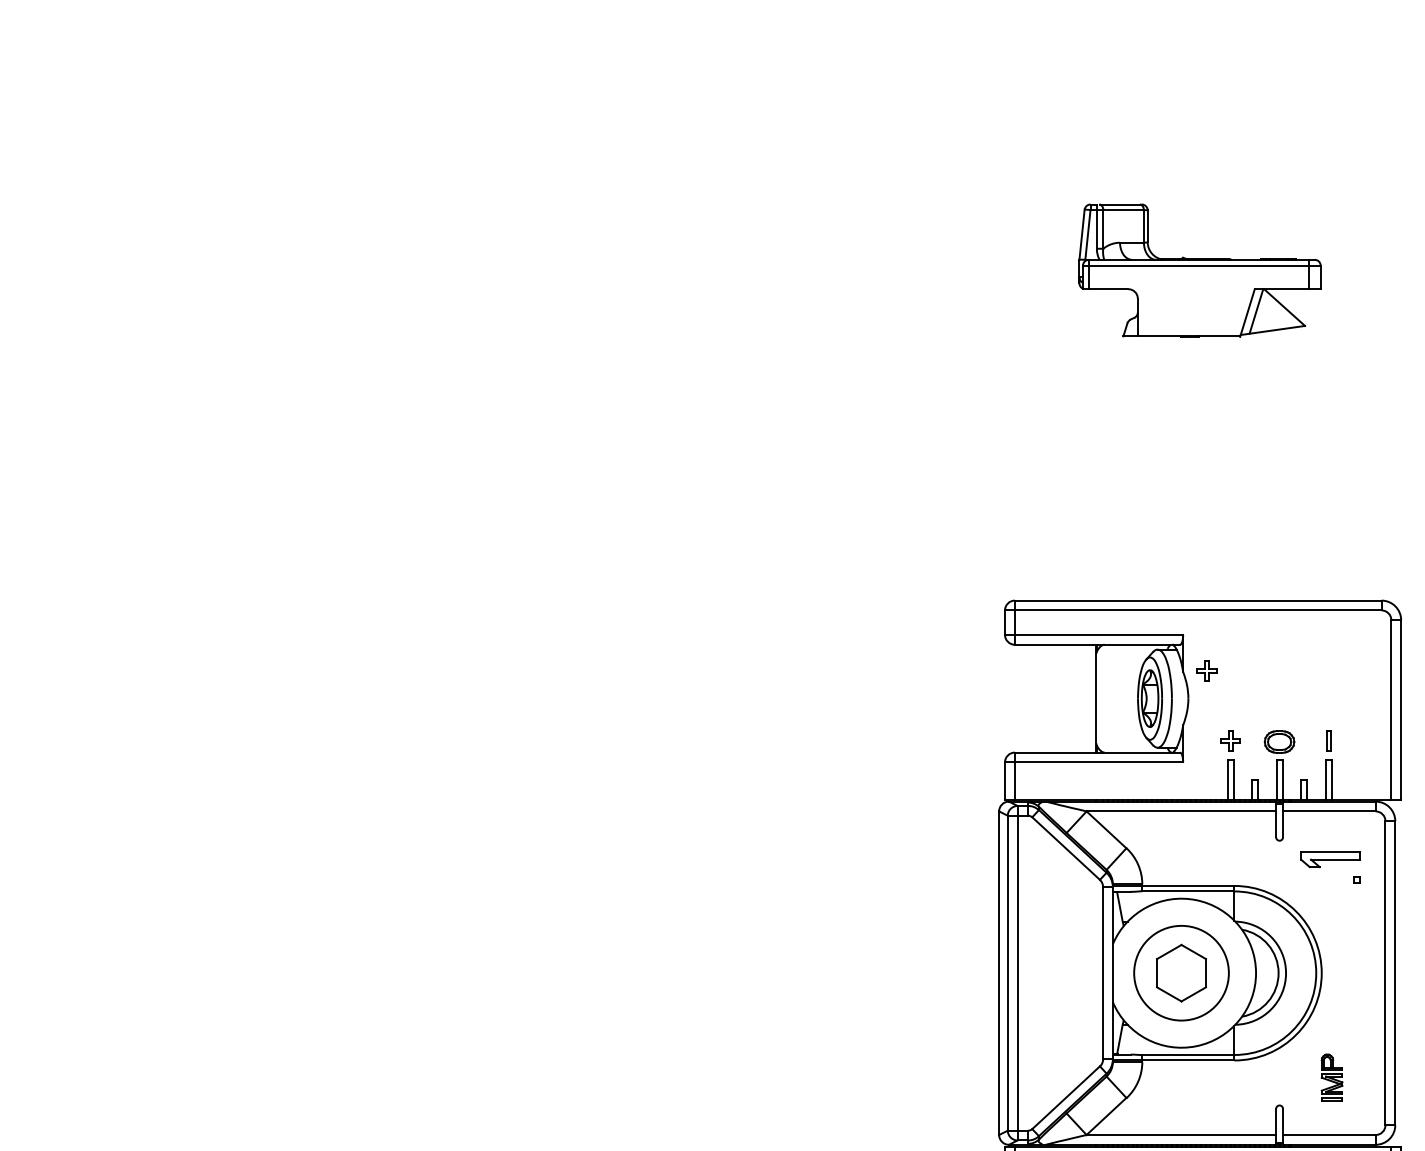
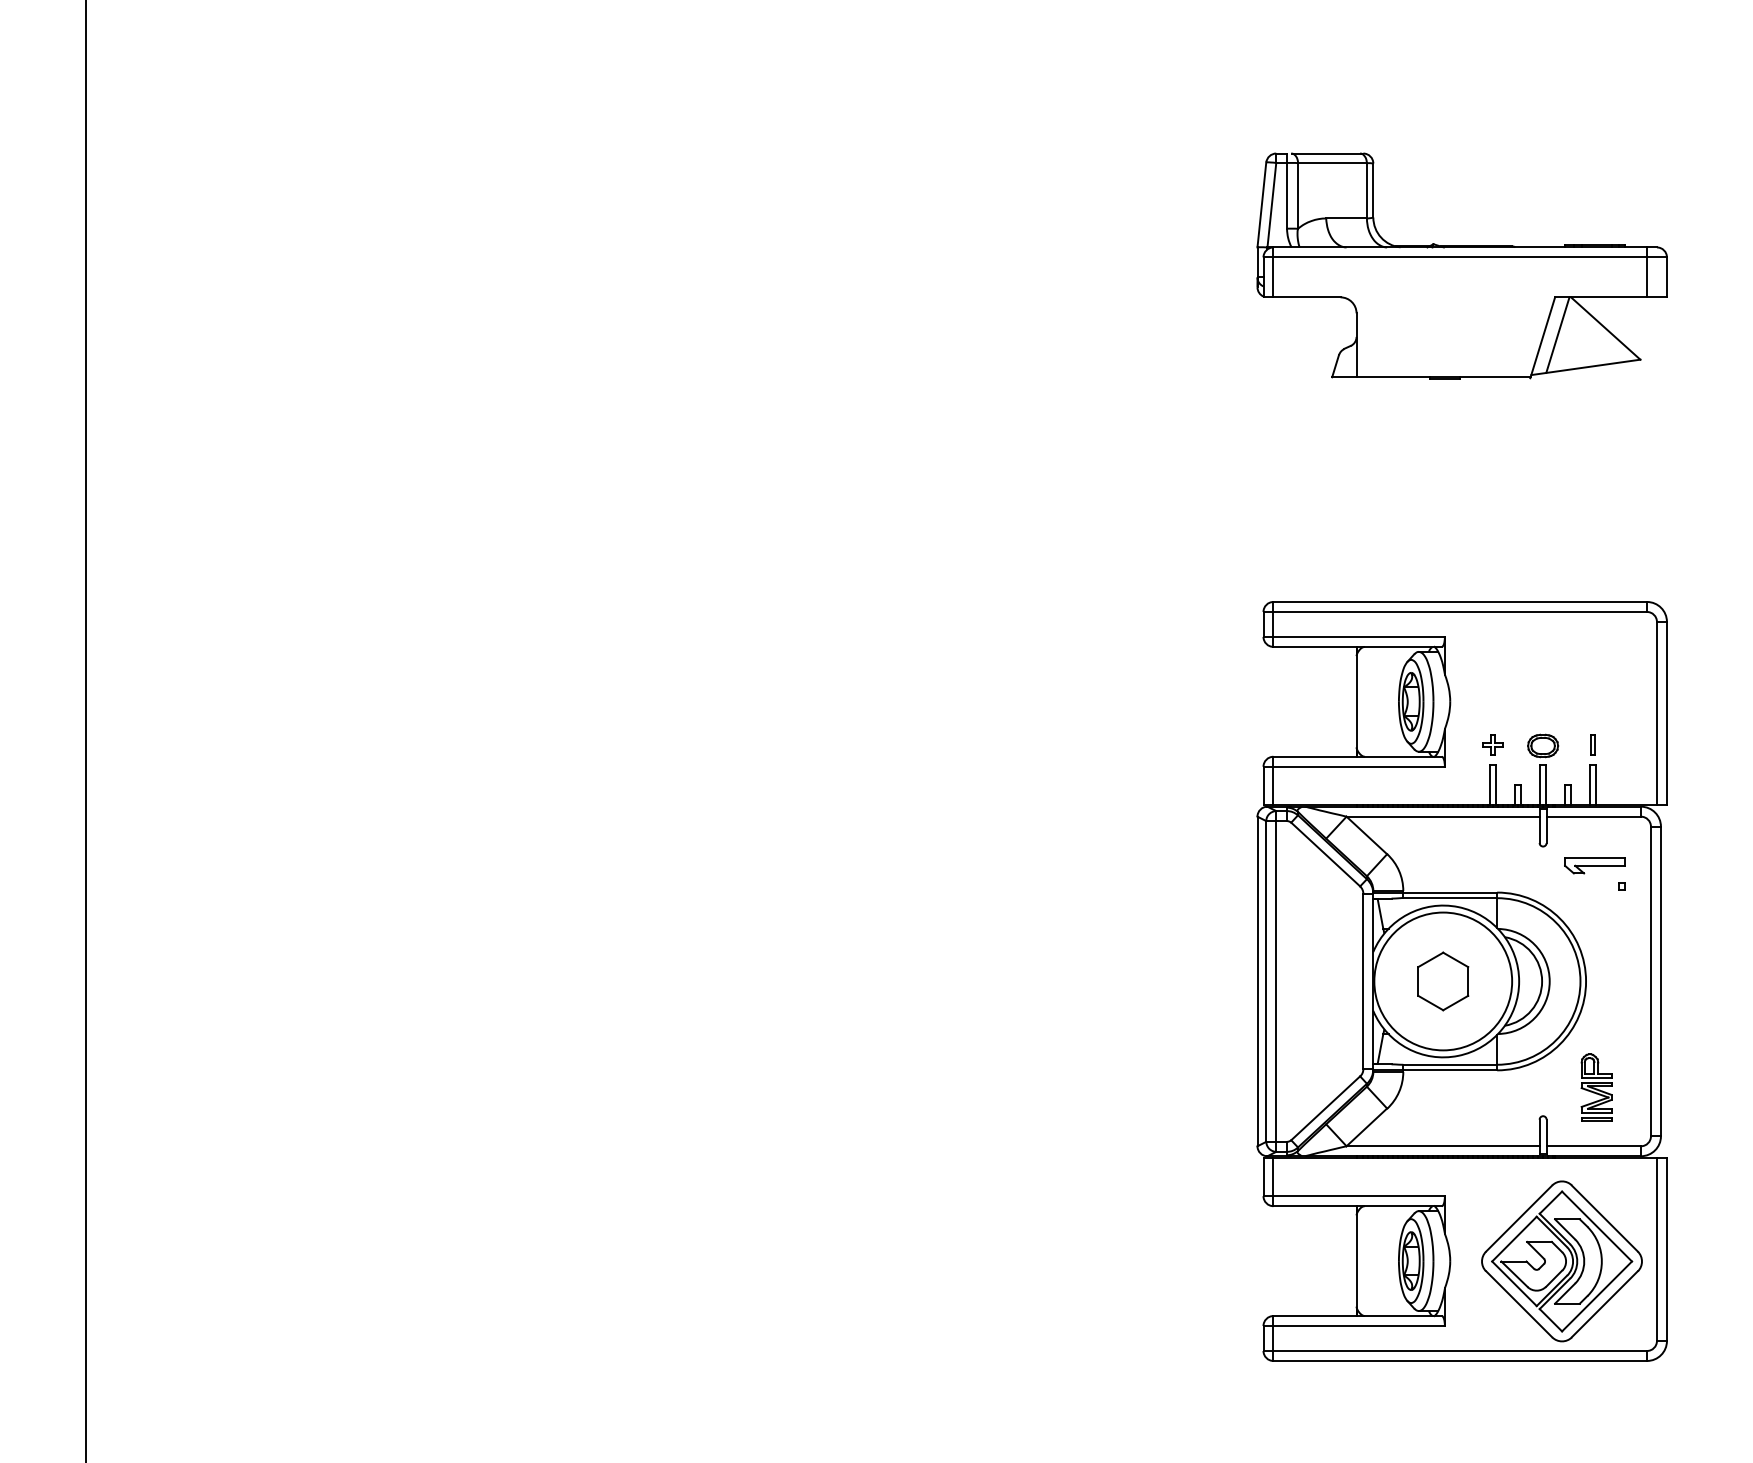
part: (1199, 270) -> (1461, 265), size x1.67
part: (1206, 670) -> (1468, 673), removed
circle: (1181, 973) -> (1443, 981), size x1.43
part: (1331, 1077) -> (1596, 1087), size x1.43

